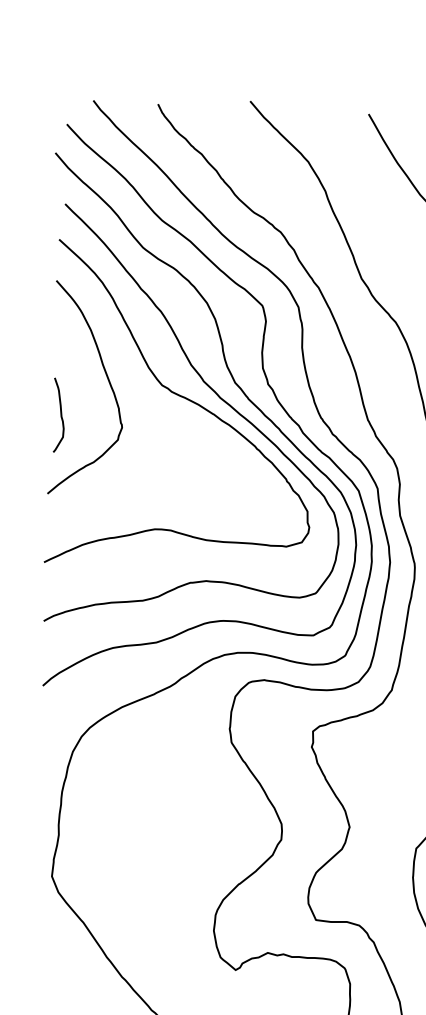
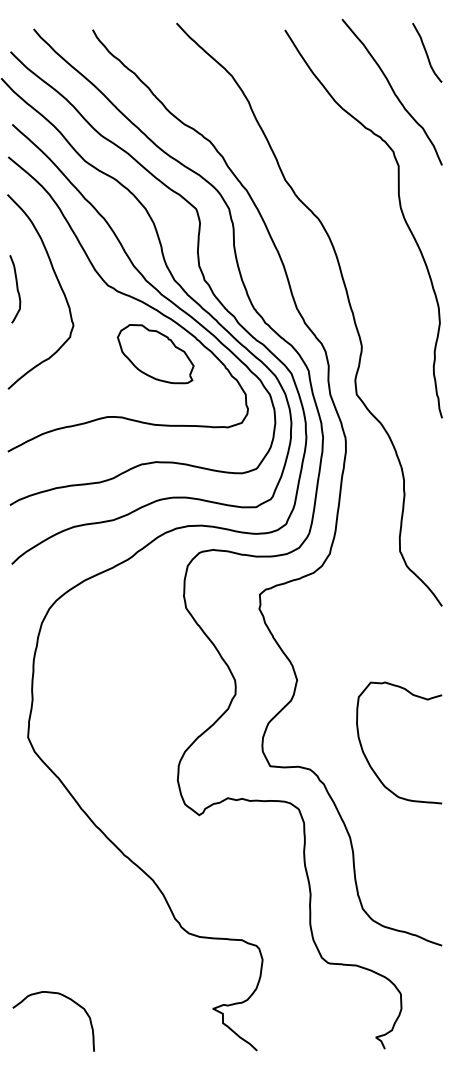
curve: (60, 415) -> (16, 289), moved
part: (210, 463) -> (155, 354), added

